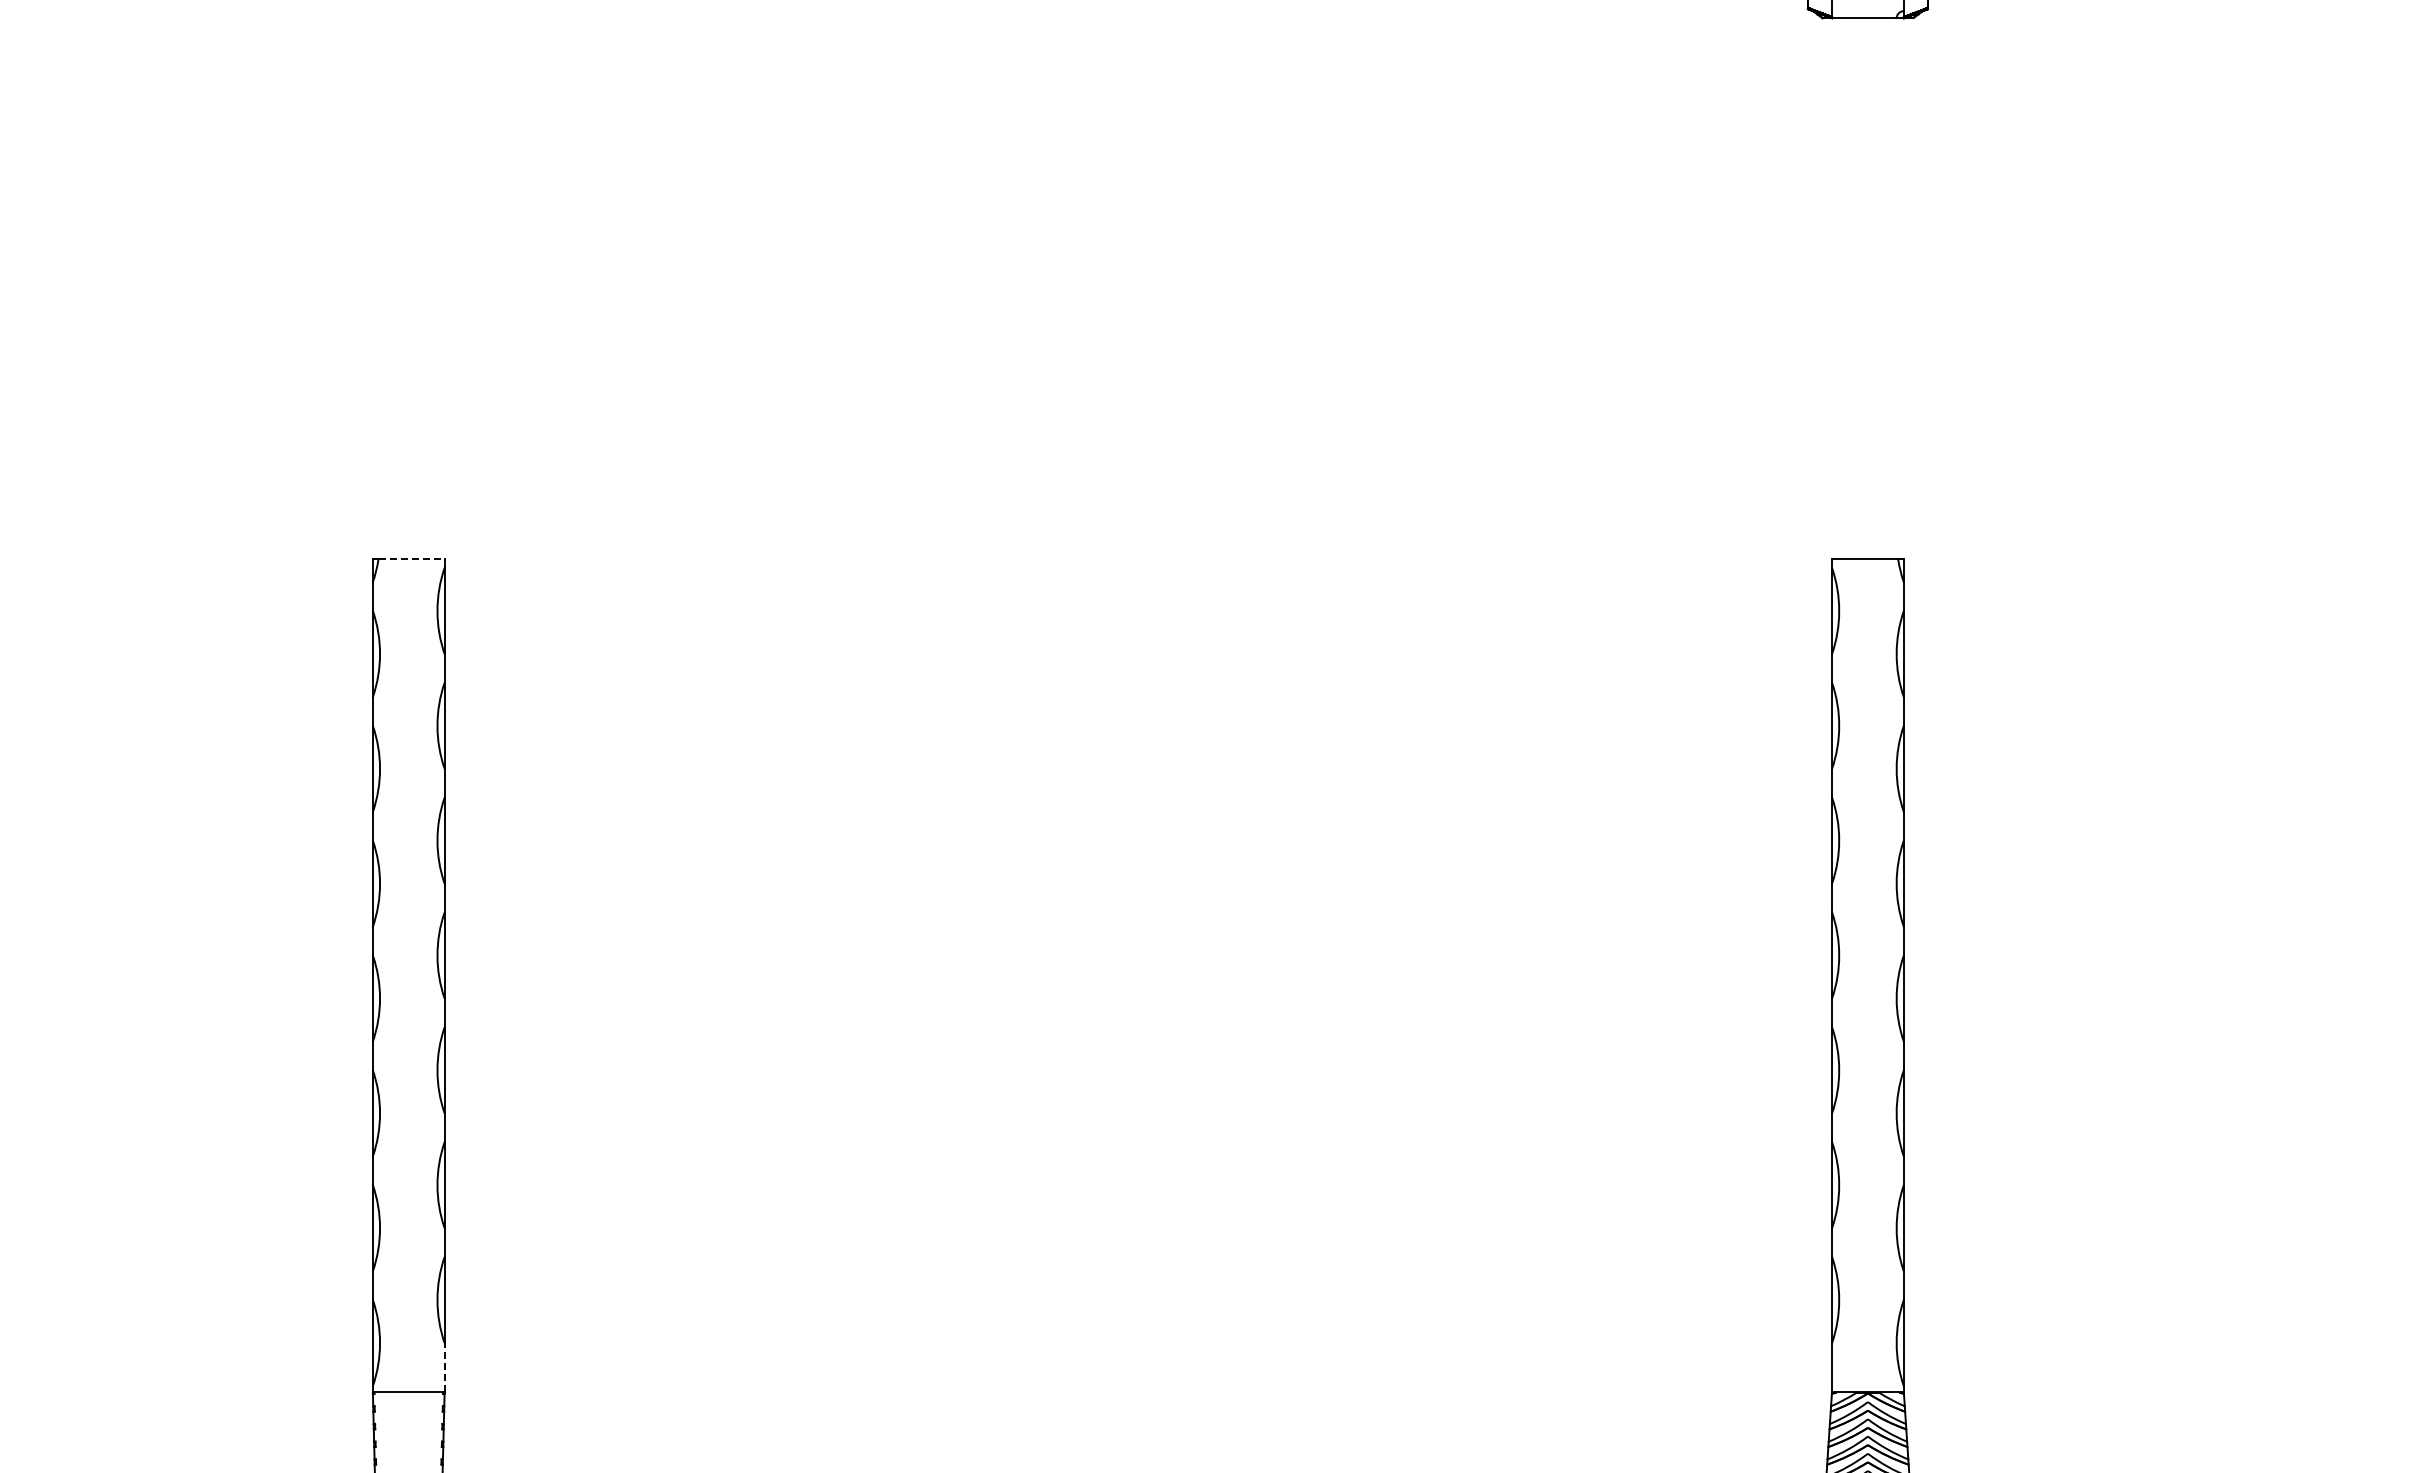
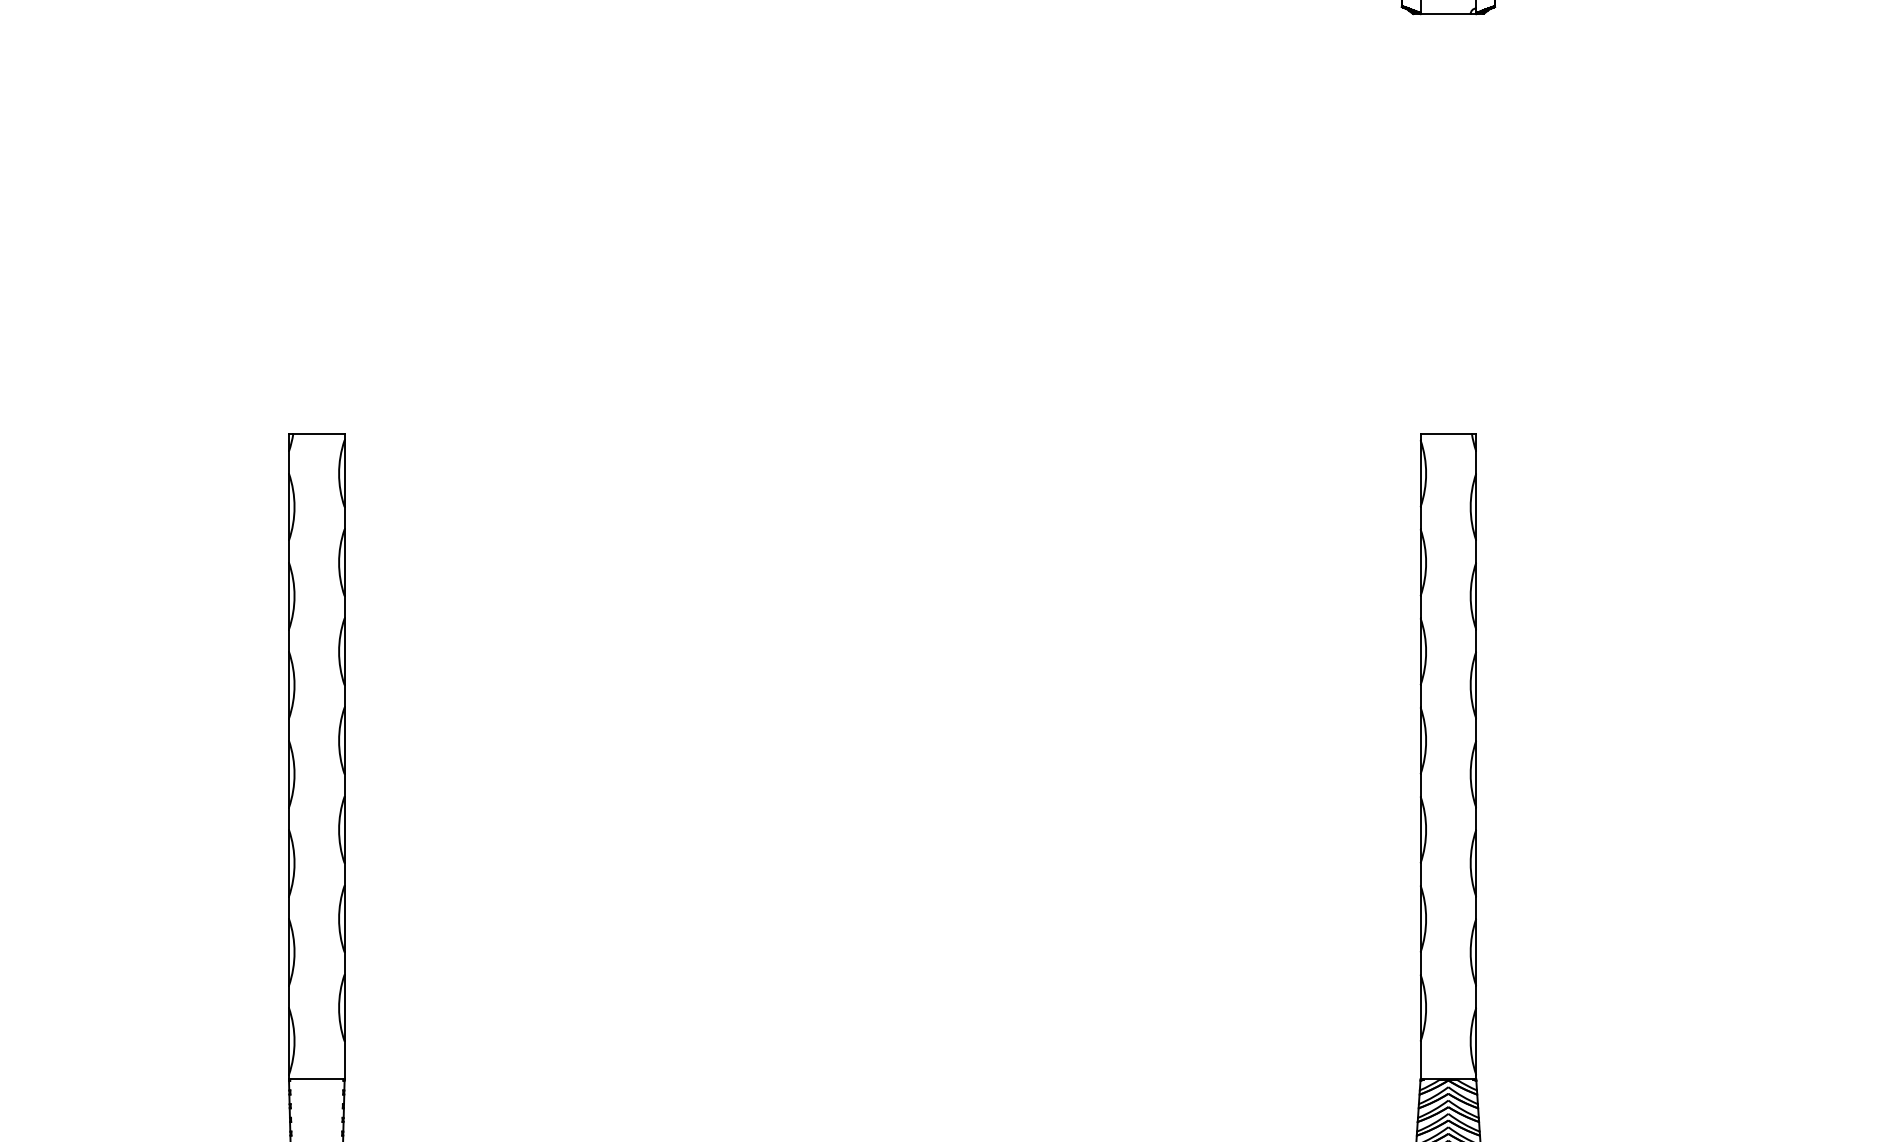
line: (412, 559) -> (319, 433), dashed -> solid
line: (444, 1367) -> (344, 1060), dashed -> solid

